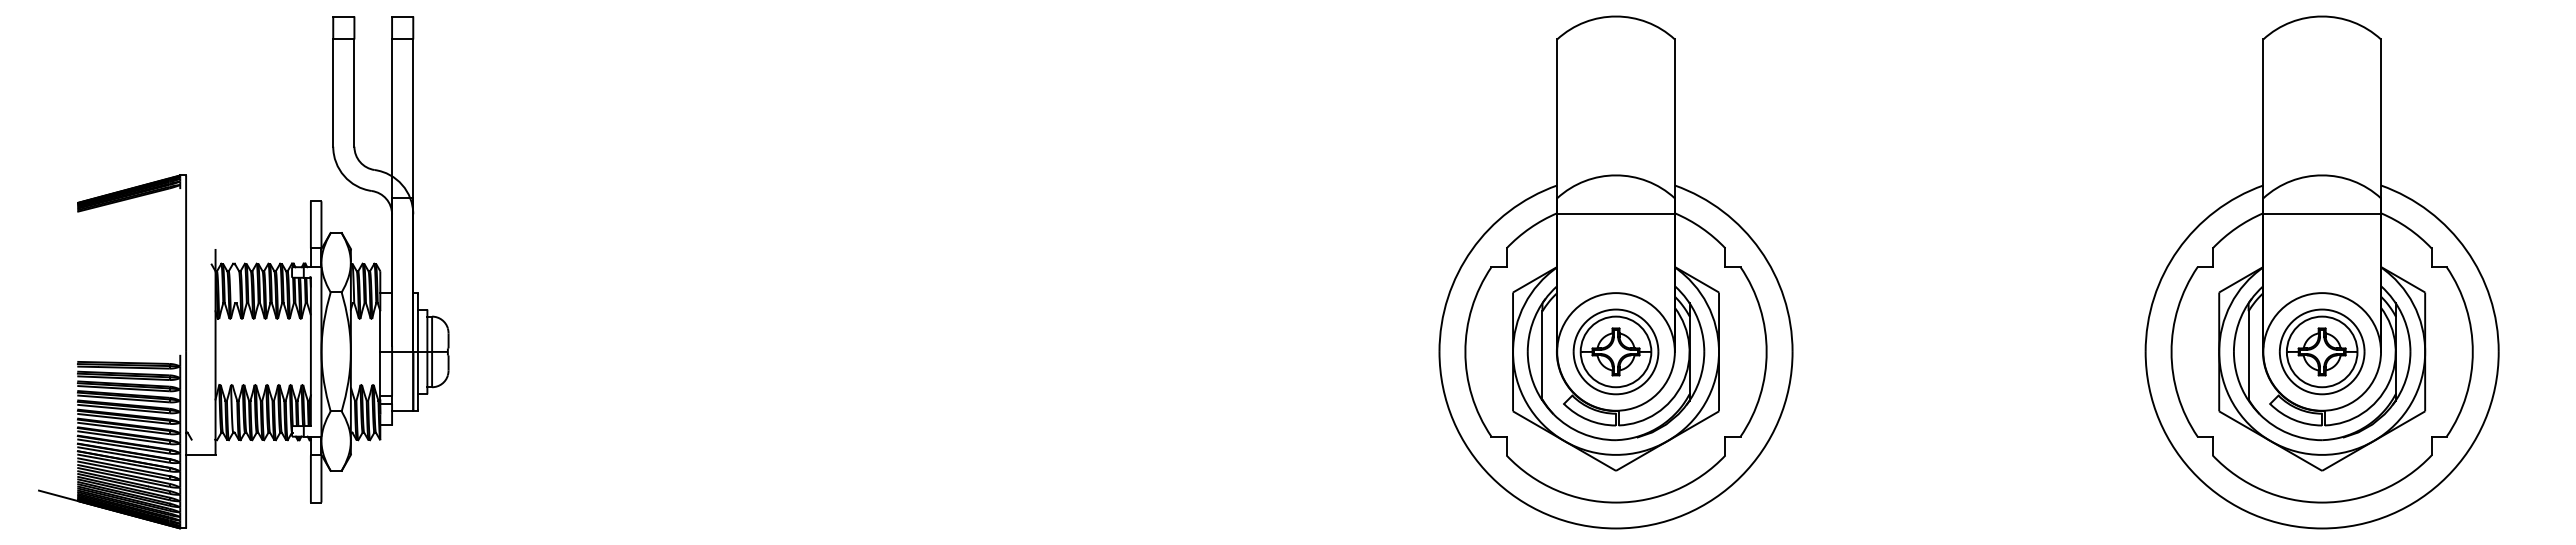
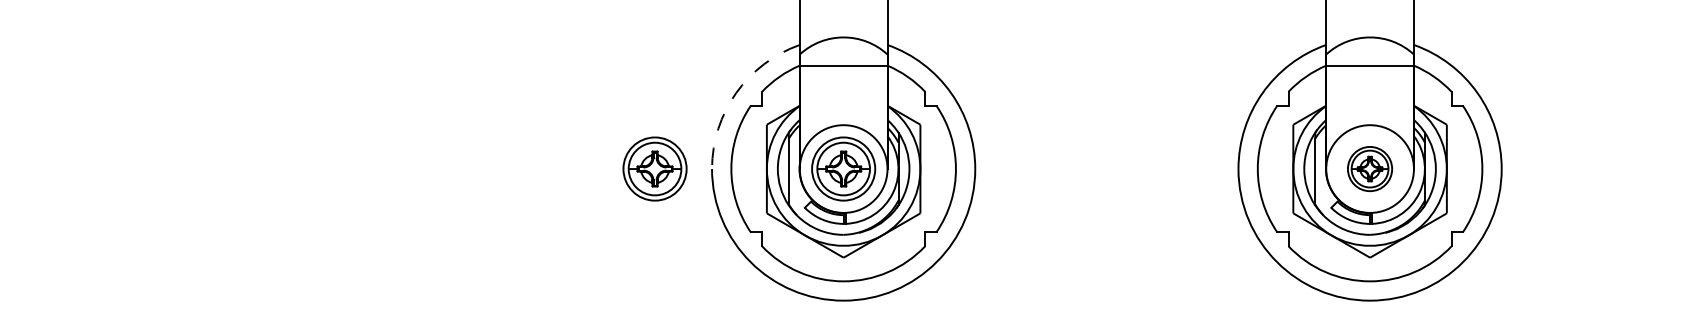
arc: (1471, 250) -> (735, 93), solid -> dashed
part: (1362, 351) -> (654, 168), added
part: (2321, 351) -> (1369, 168), size x0.7

